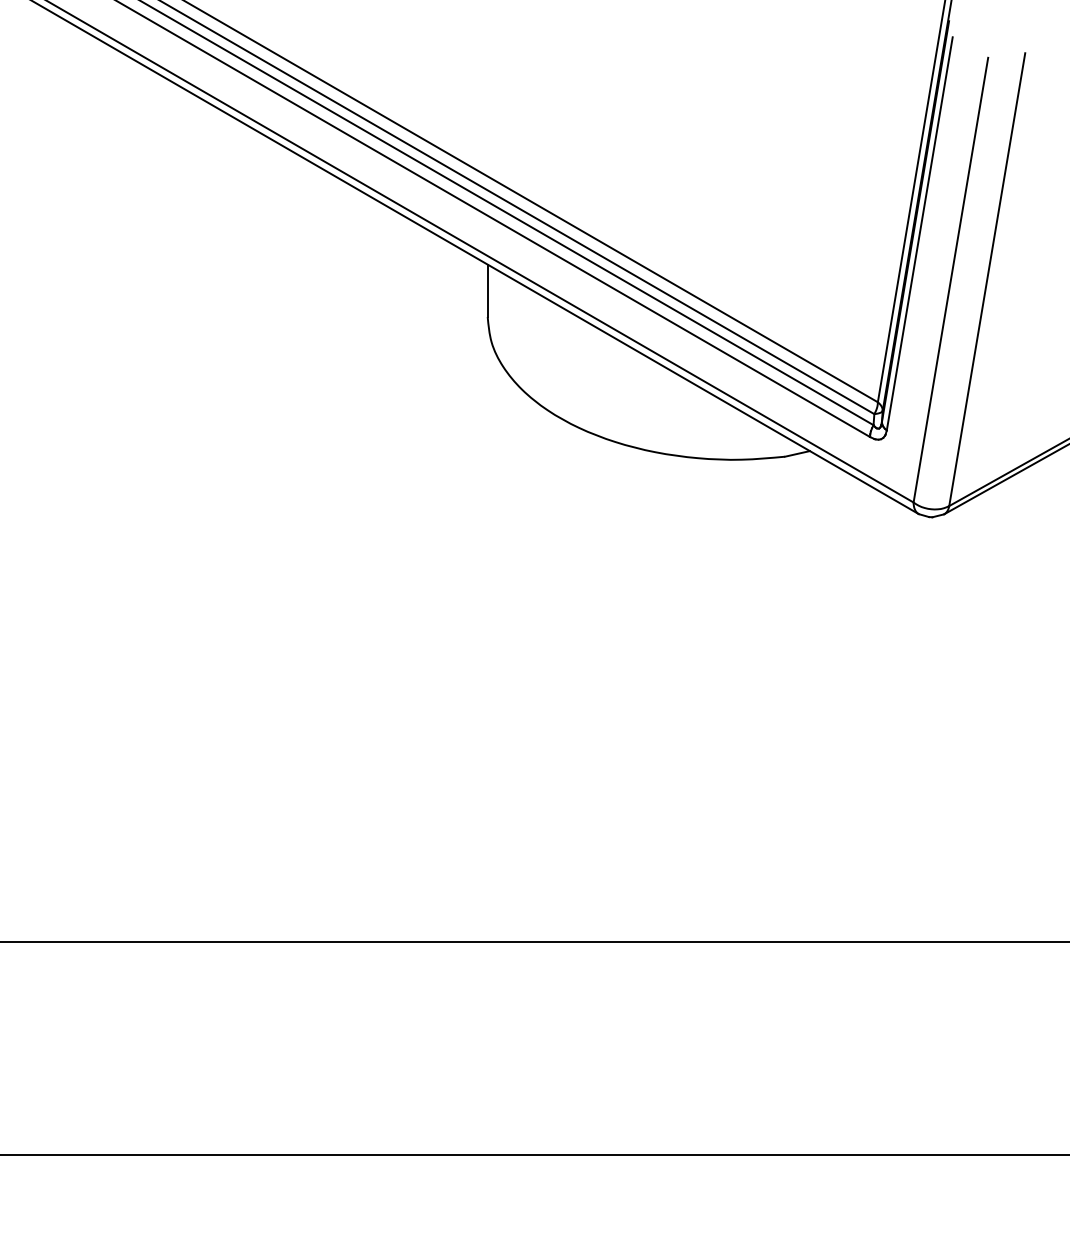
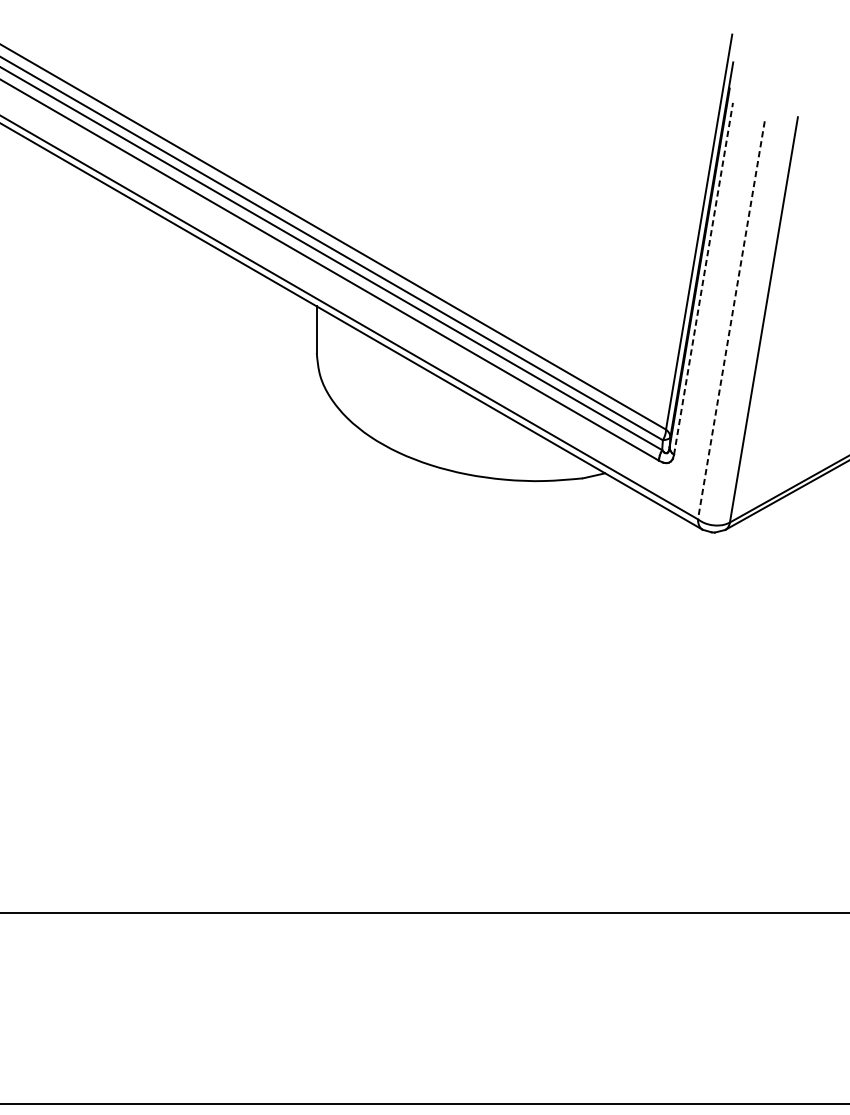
line: (919, 233) -> (703, 278), solid -> dashed
line: (950, 280) -> (731, 320), solid -> dashed

